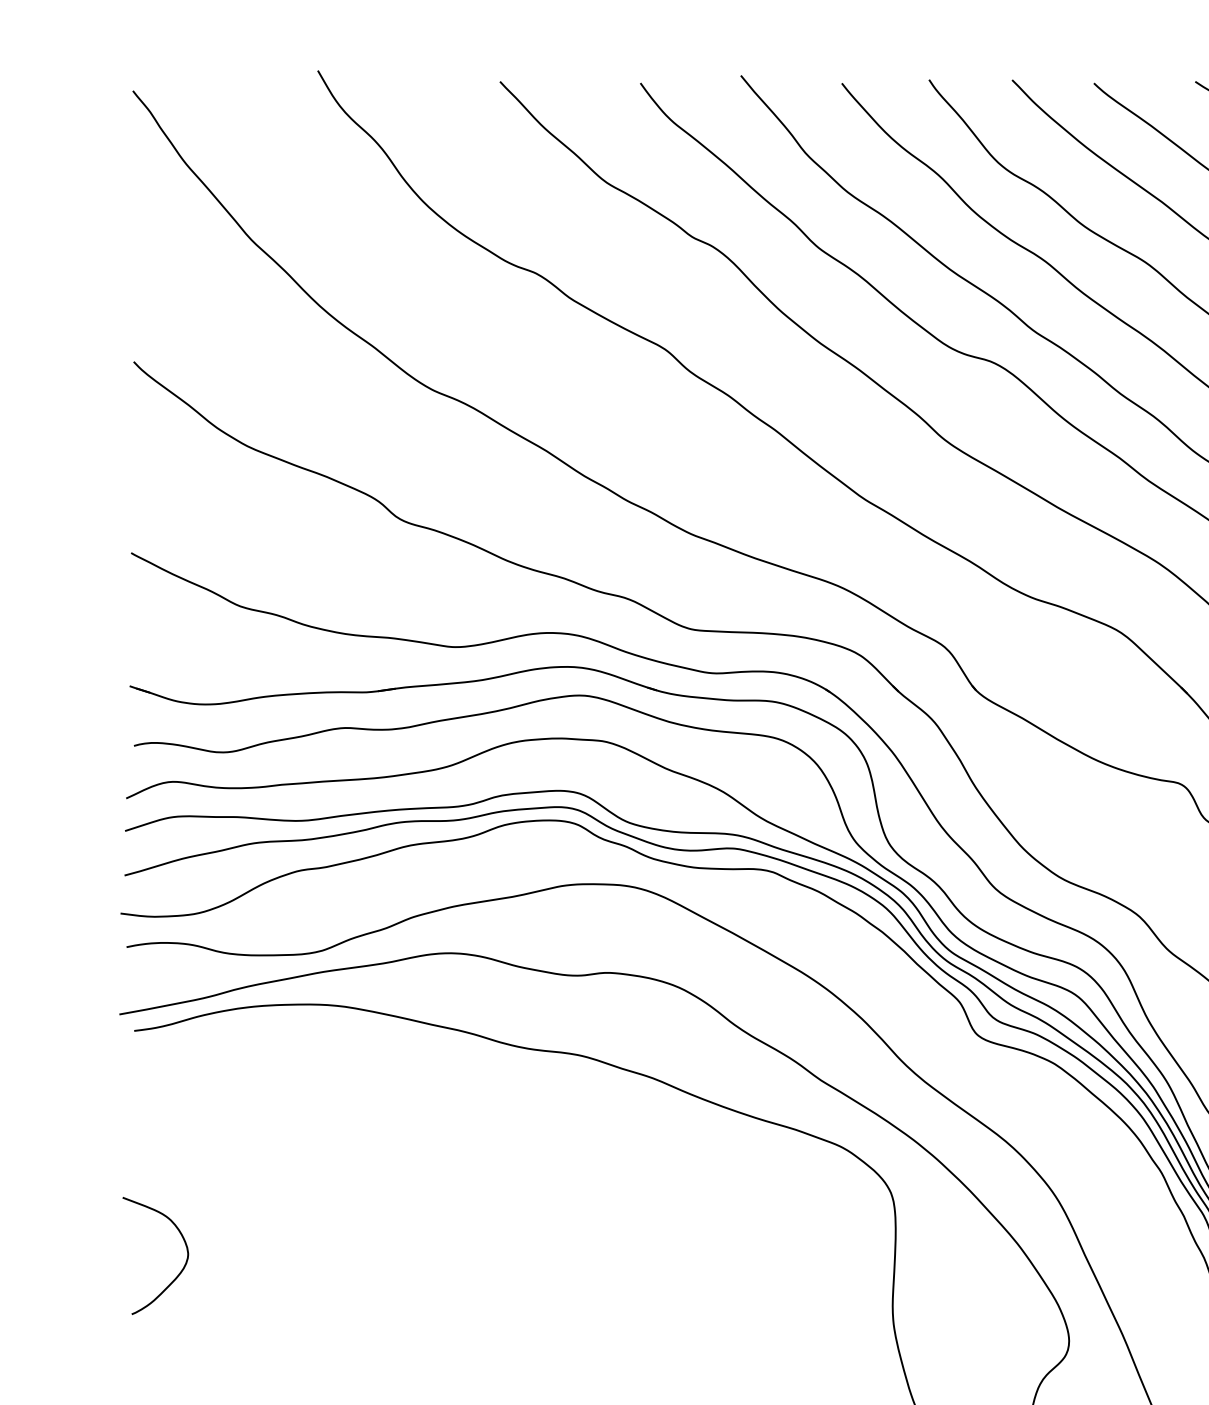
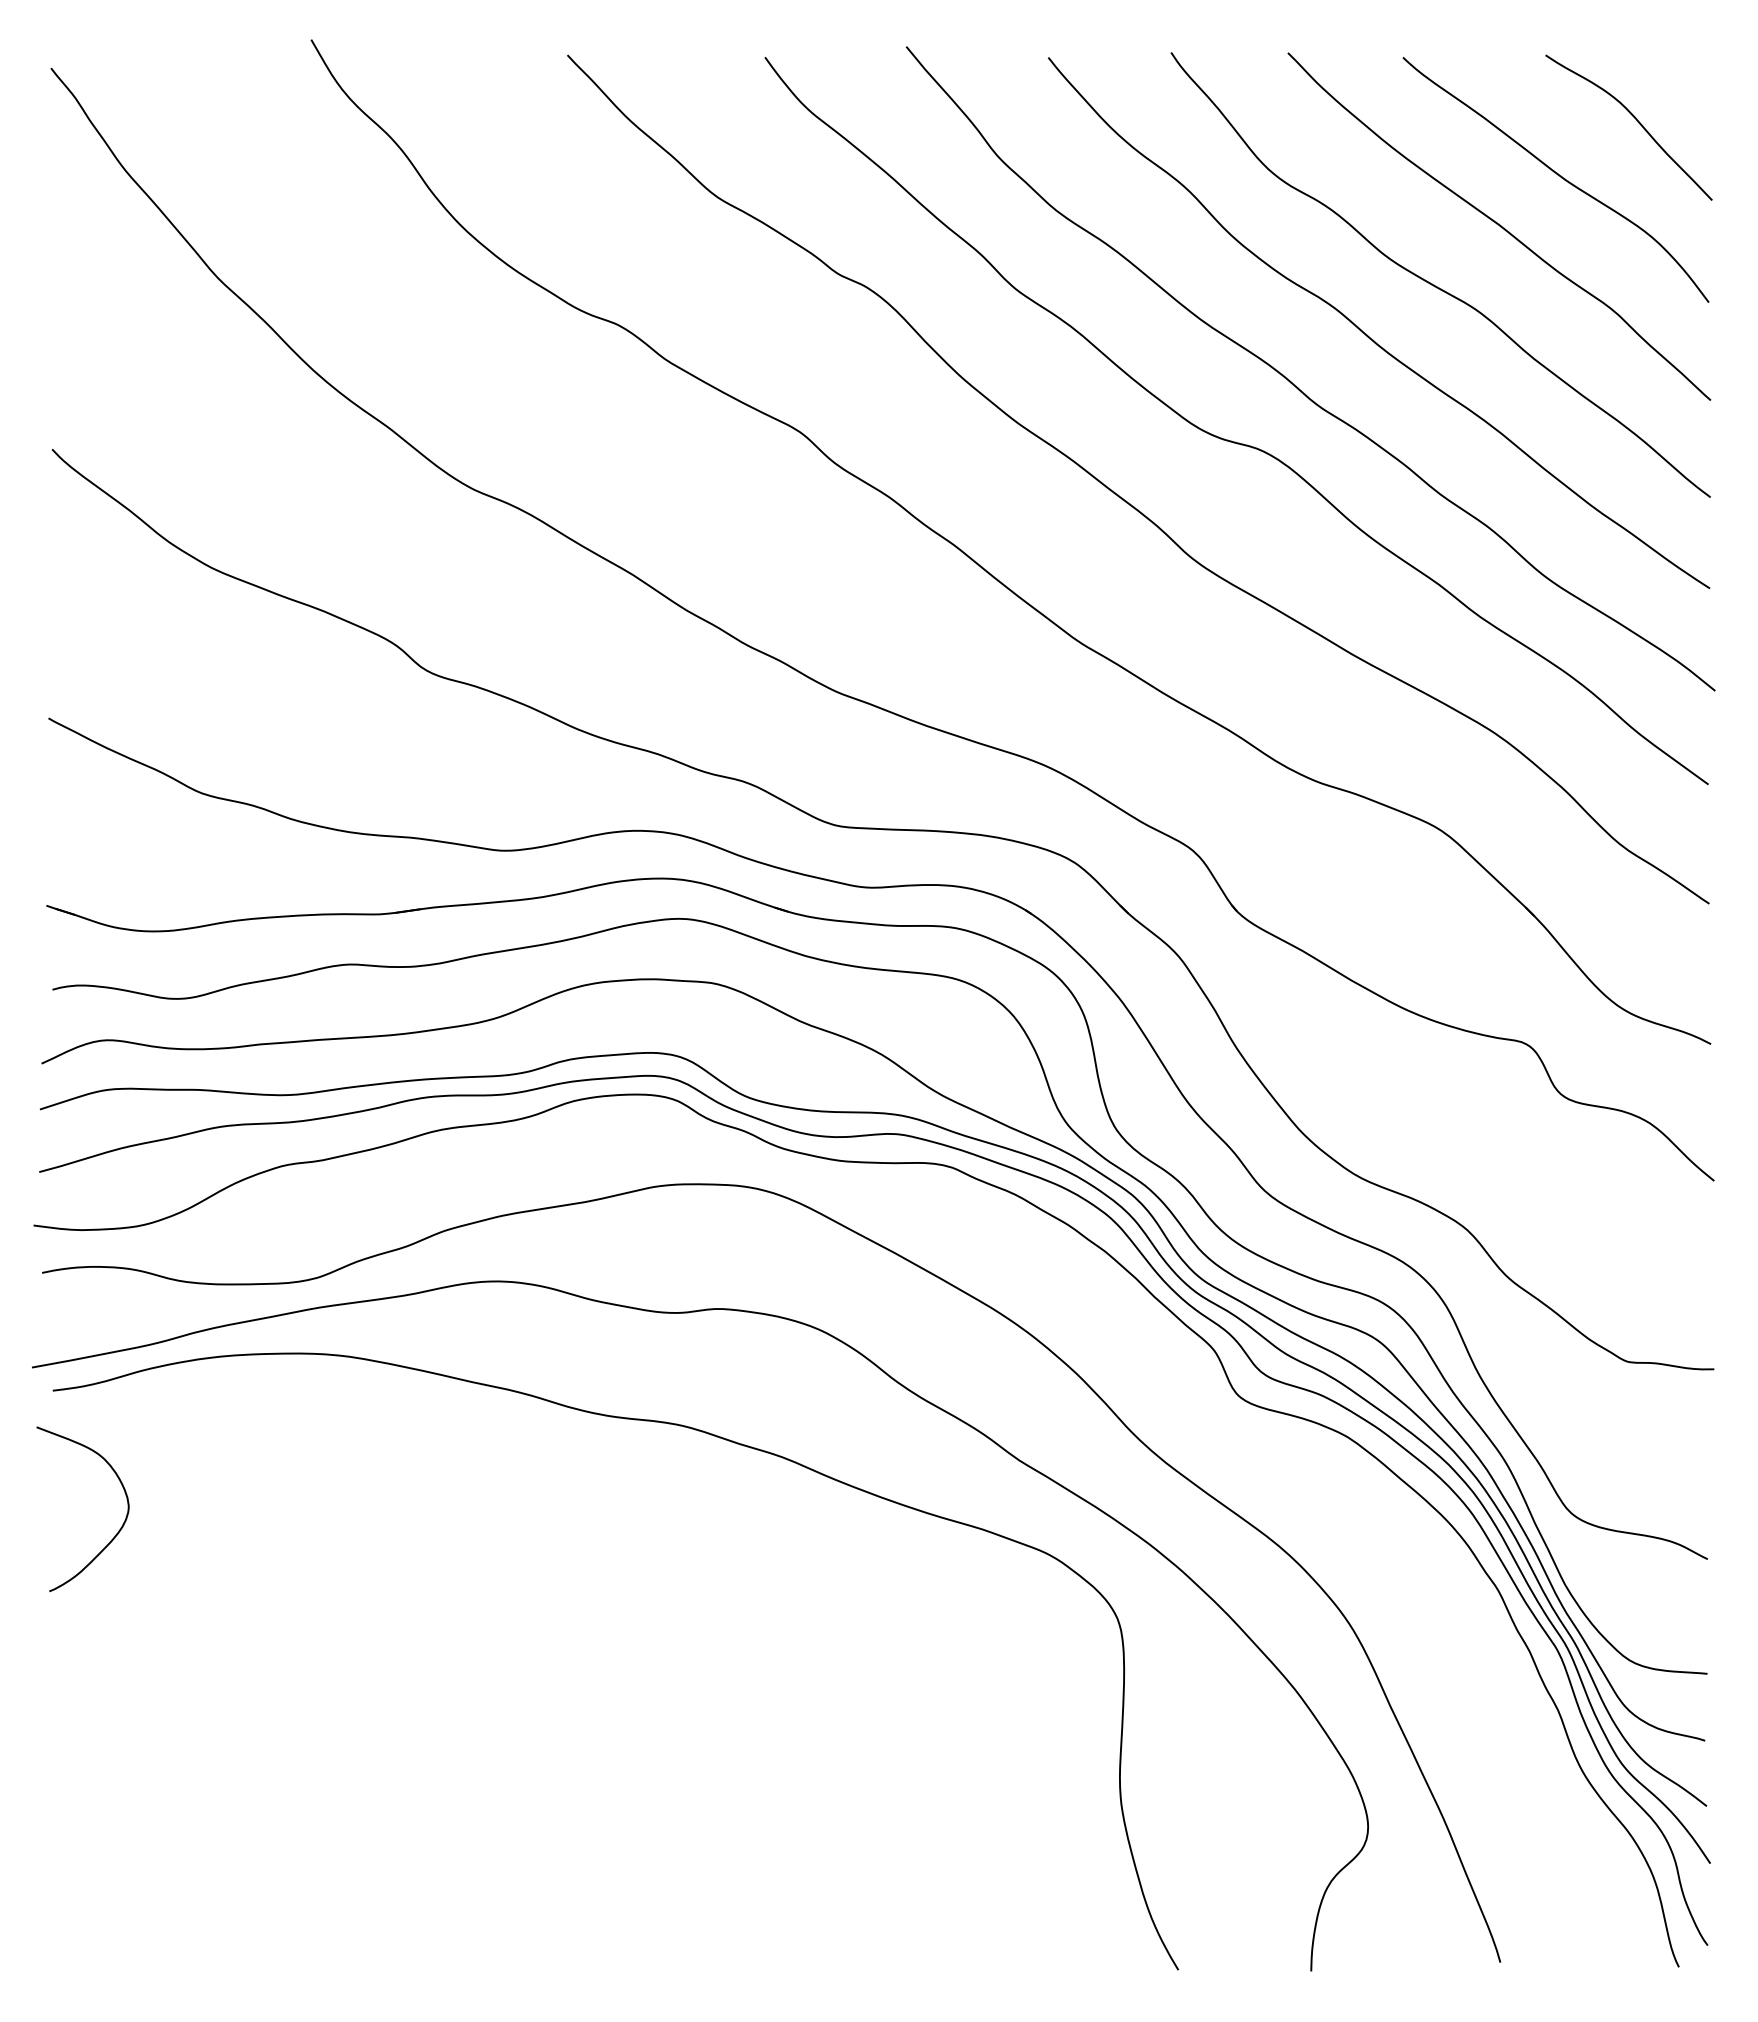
curve: (178, 1273) -> (115, 1534), moved

